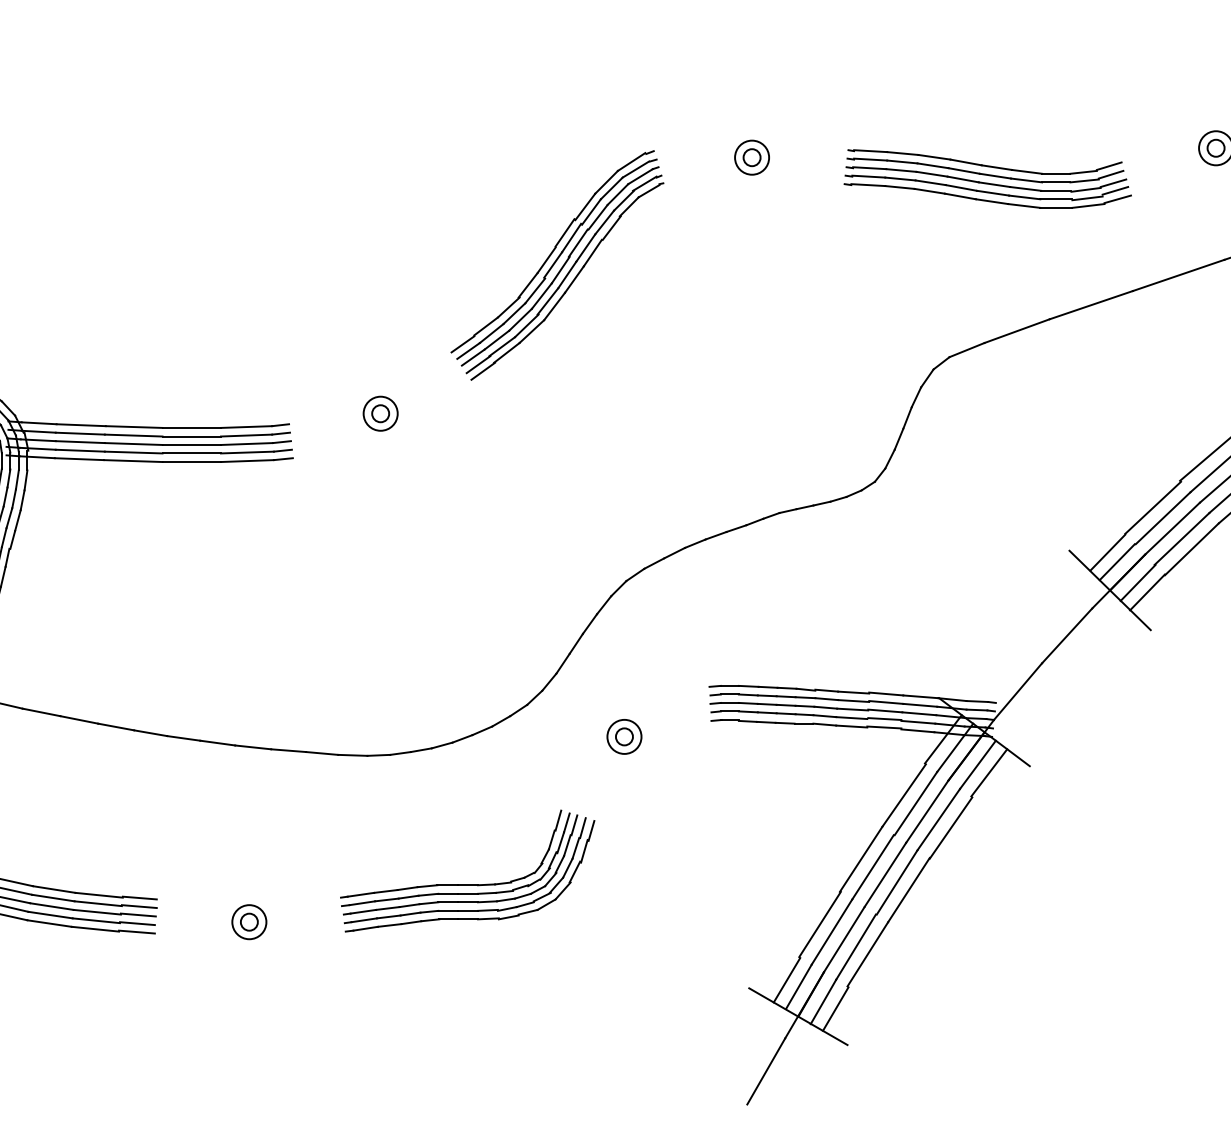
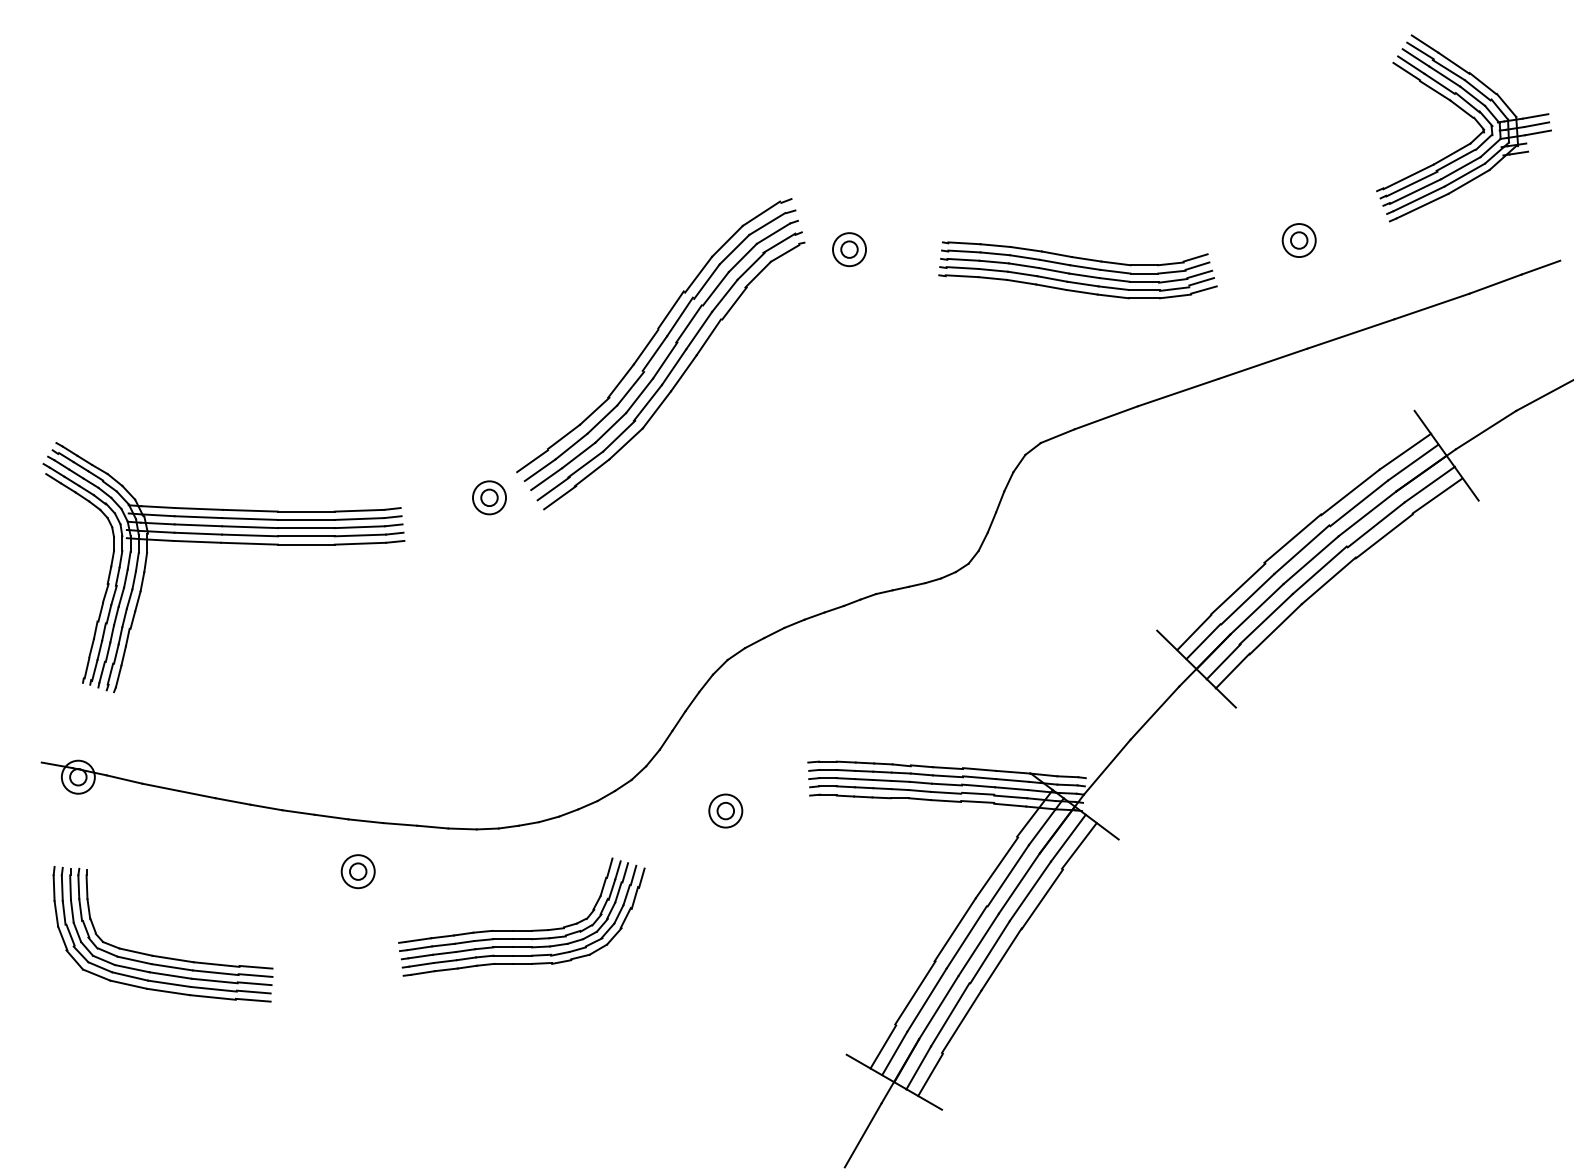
part: (557, 264) -> (660, 353), size x1.4
part: (467, 884) -> (521, 930), moved
part: (248, 922) -> (357, 871), moved

